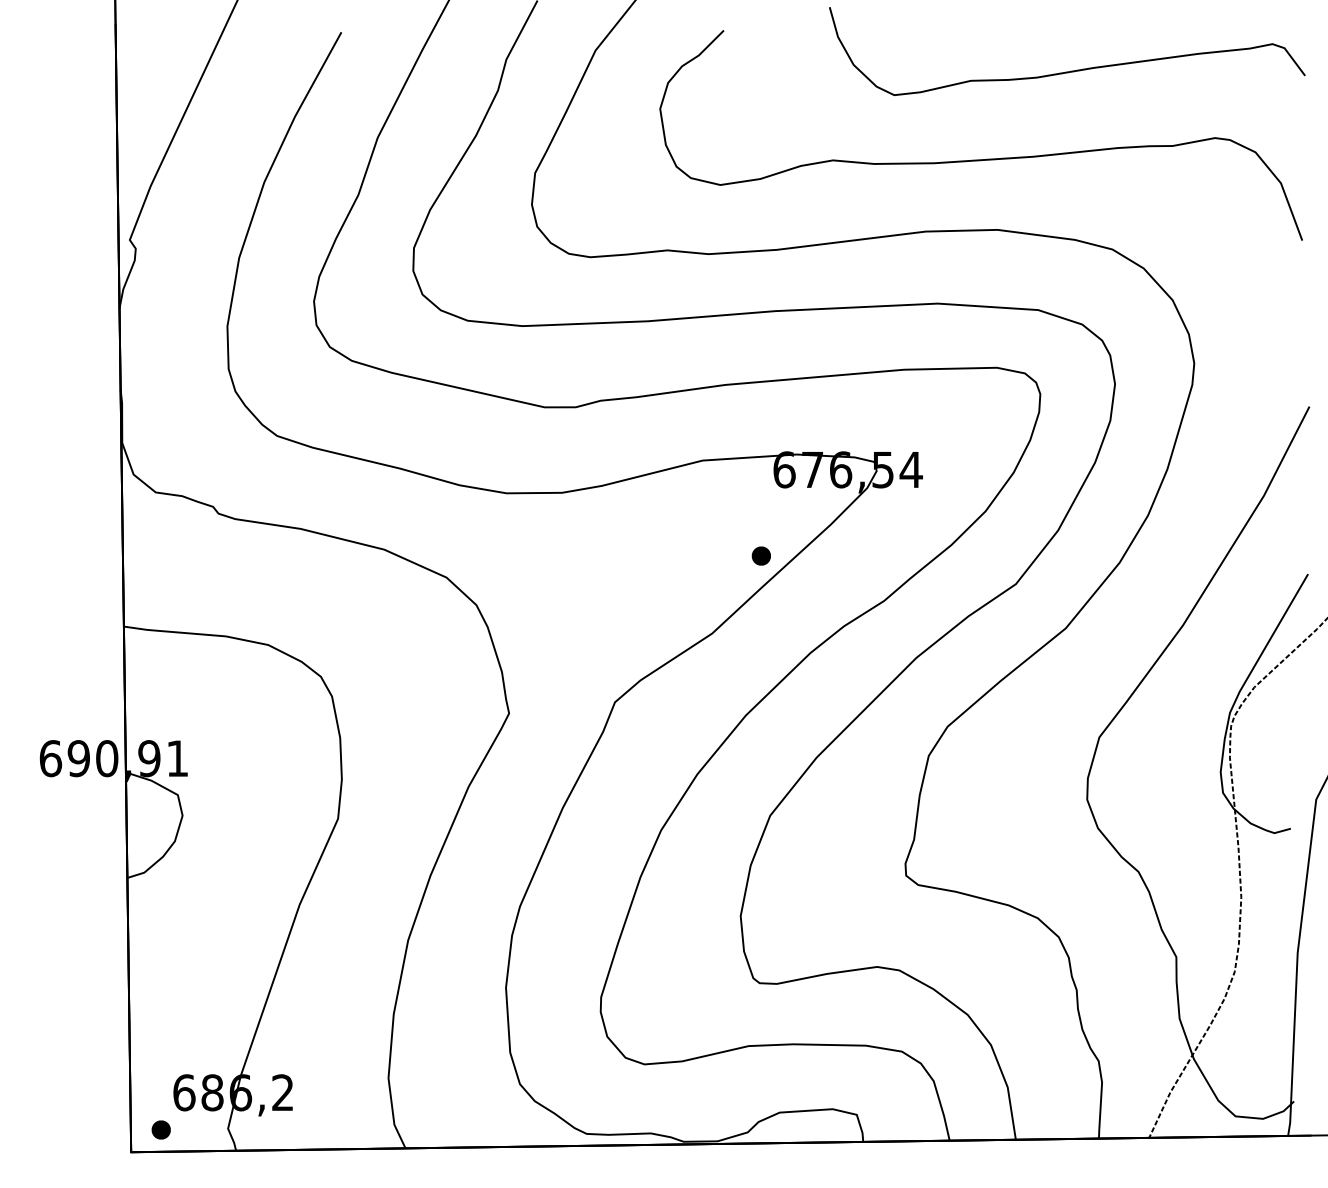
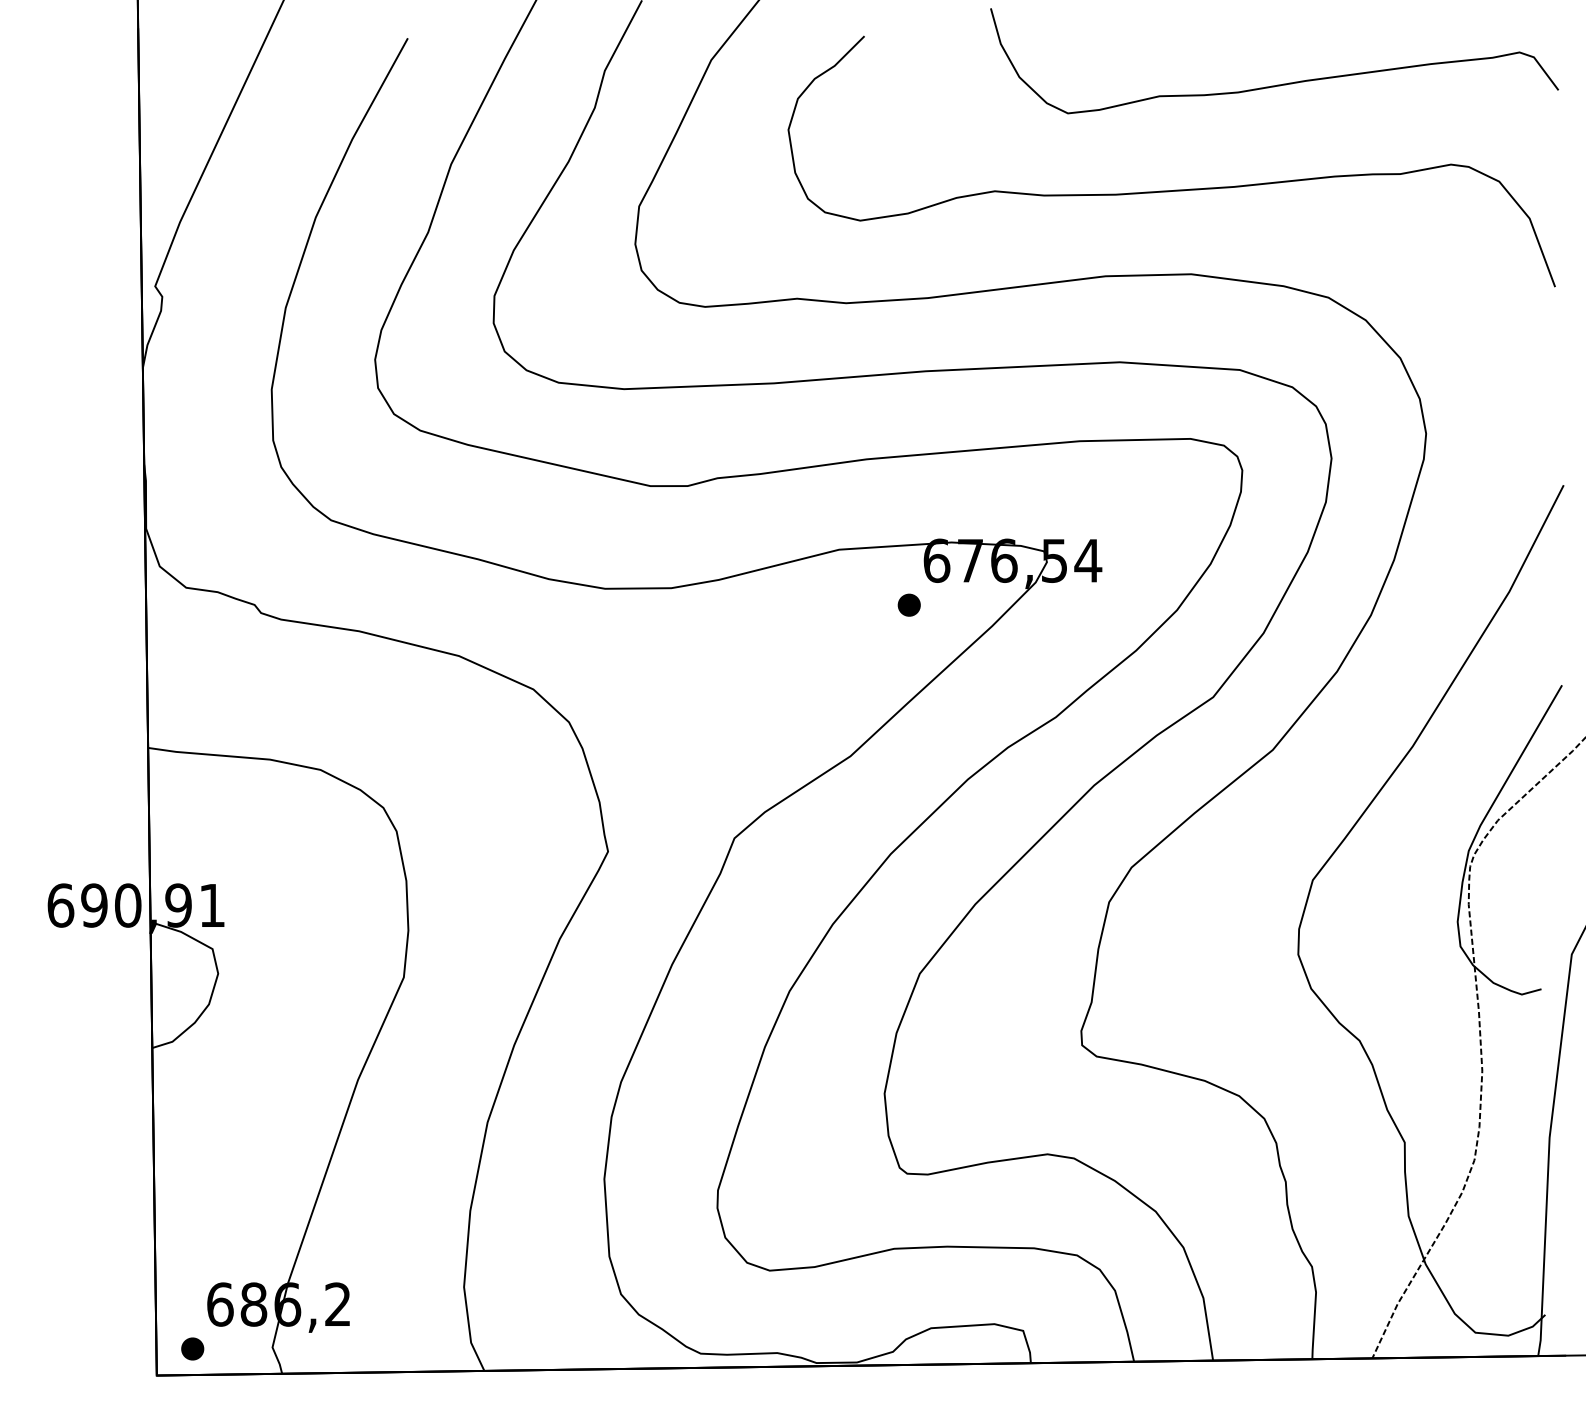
part: (760, 555) -> (908, 604), moved

